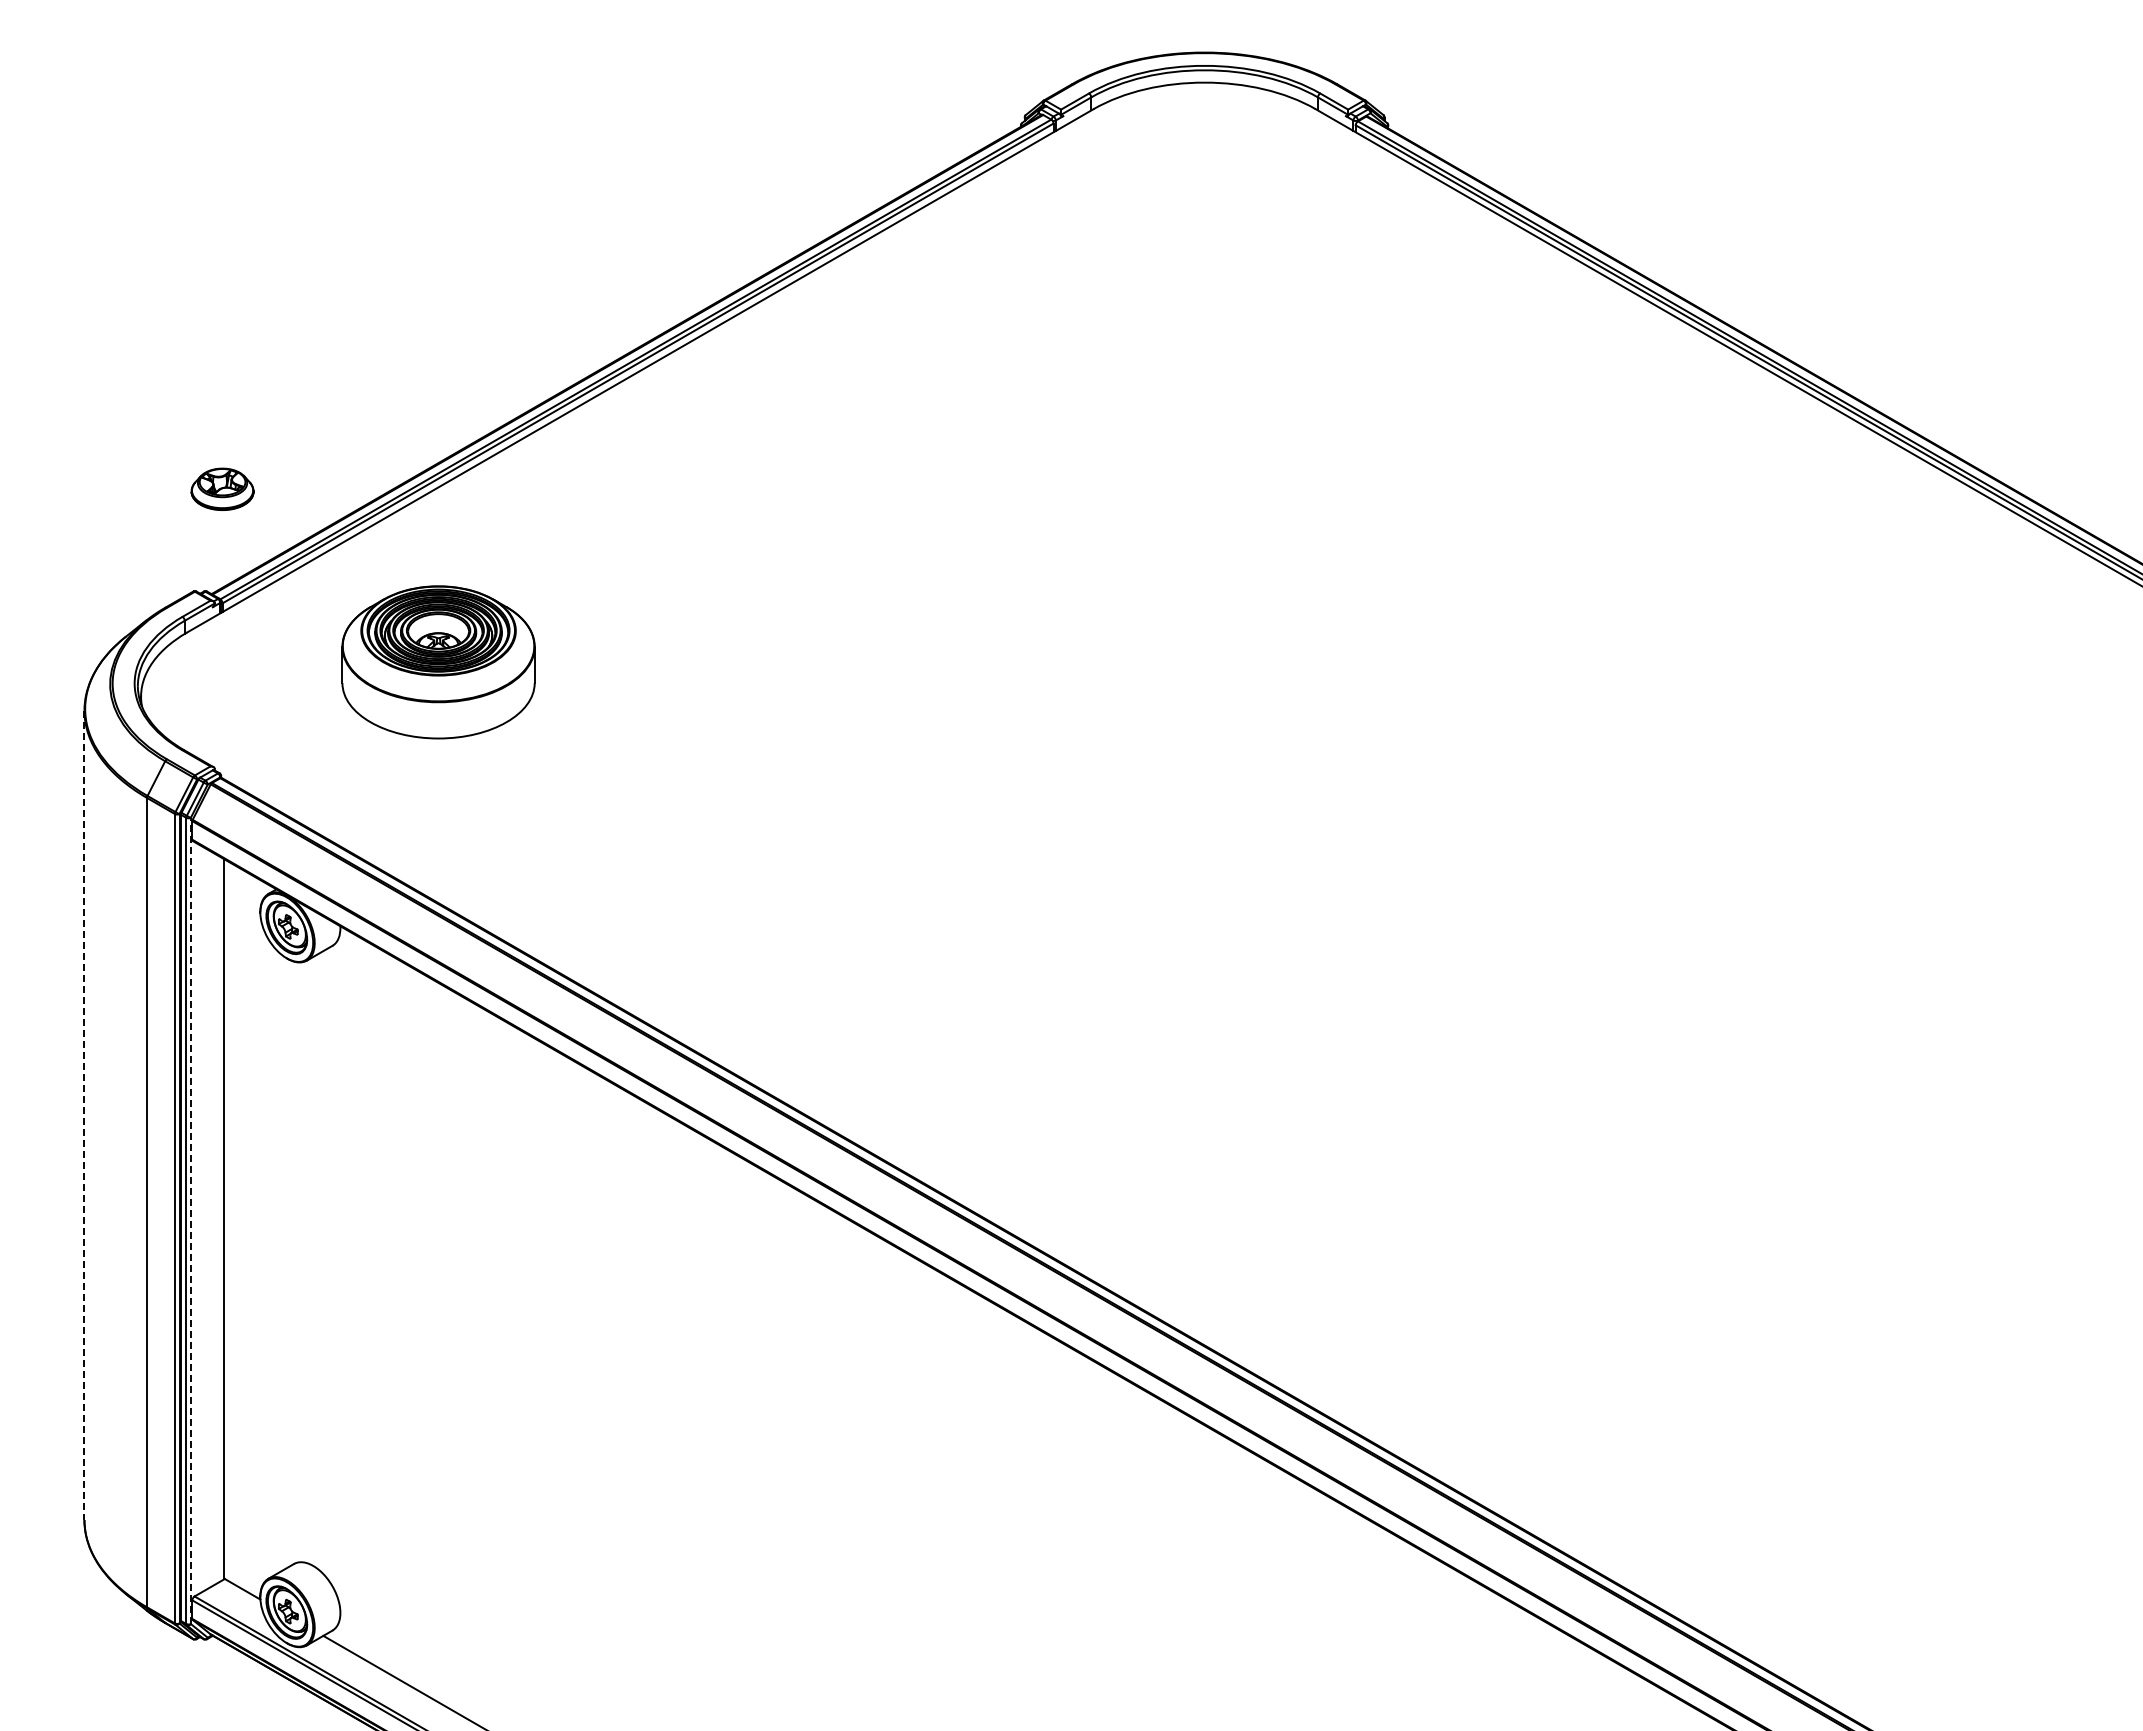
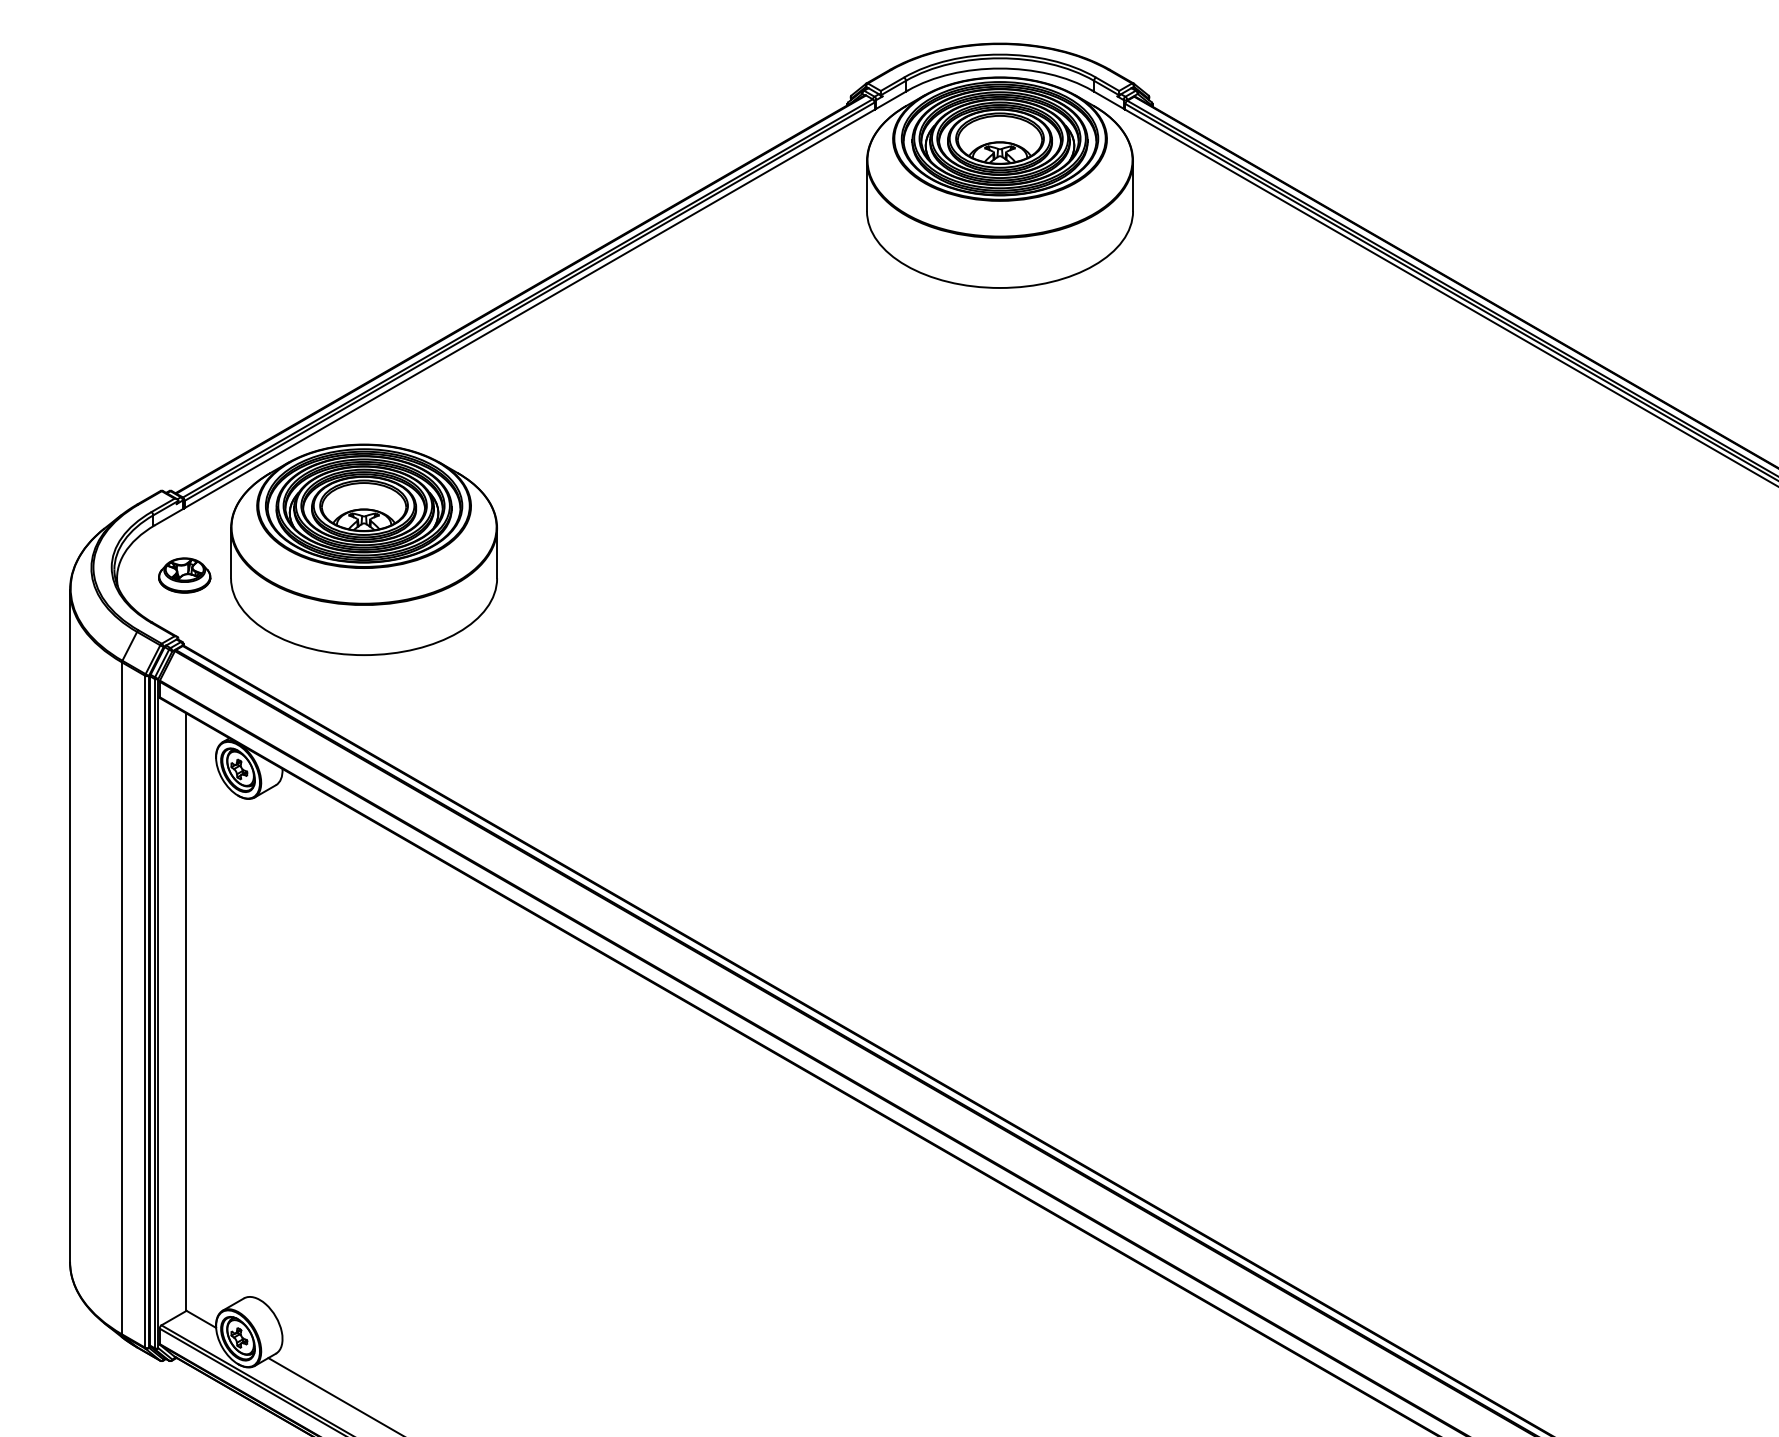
part: (1204, 219) -> (999, 182), added
part: (222, 488) -> (184, 574), moved
part: (438, 662) -> (363, 549), size x1.67
line: (84, 1115) -> (70, 926), dashed -> solid
line: (190, 1220) -> (158, 1013), dashed -> solid

